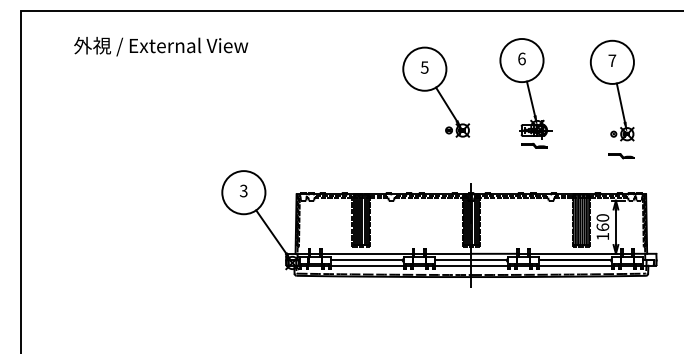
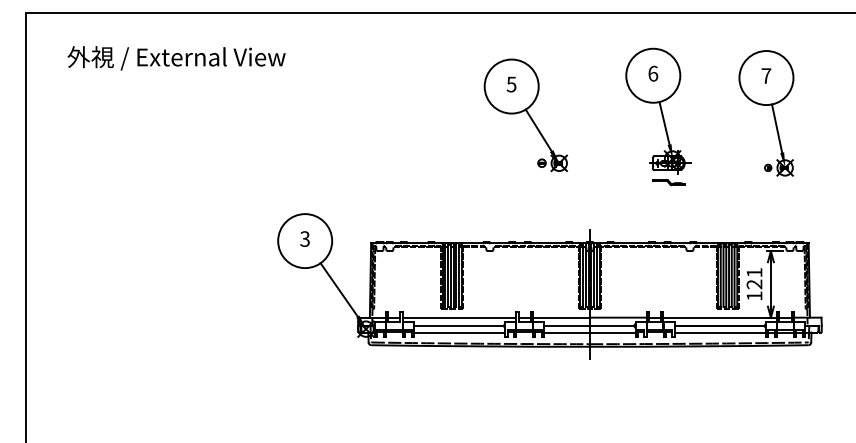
text: (161, 46) -> (176, 58), moved
part: (435, 92) -> (525, 115), moved
part: (621, 156) -> (777, 195), removed
text: (602, 222) -> (754, 278), 160 -> 121

